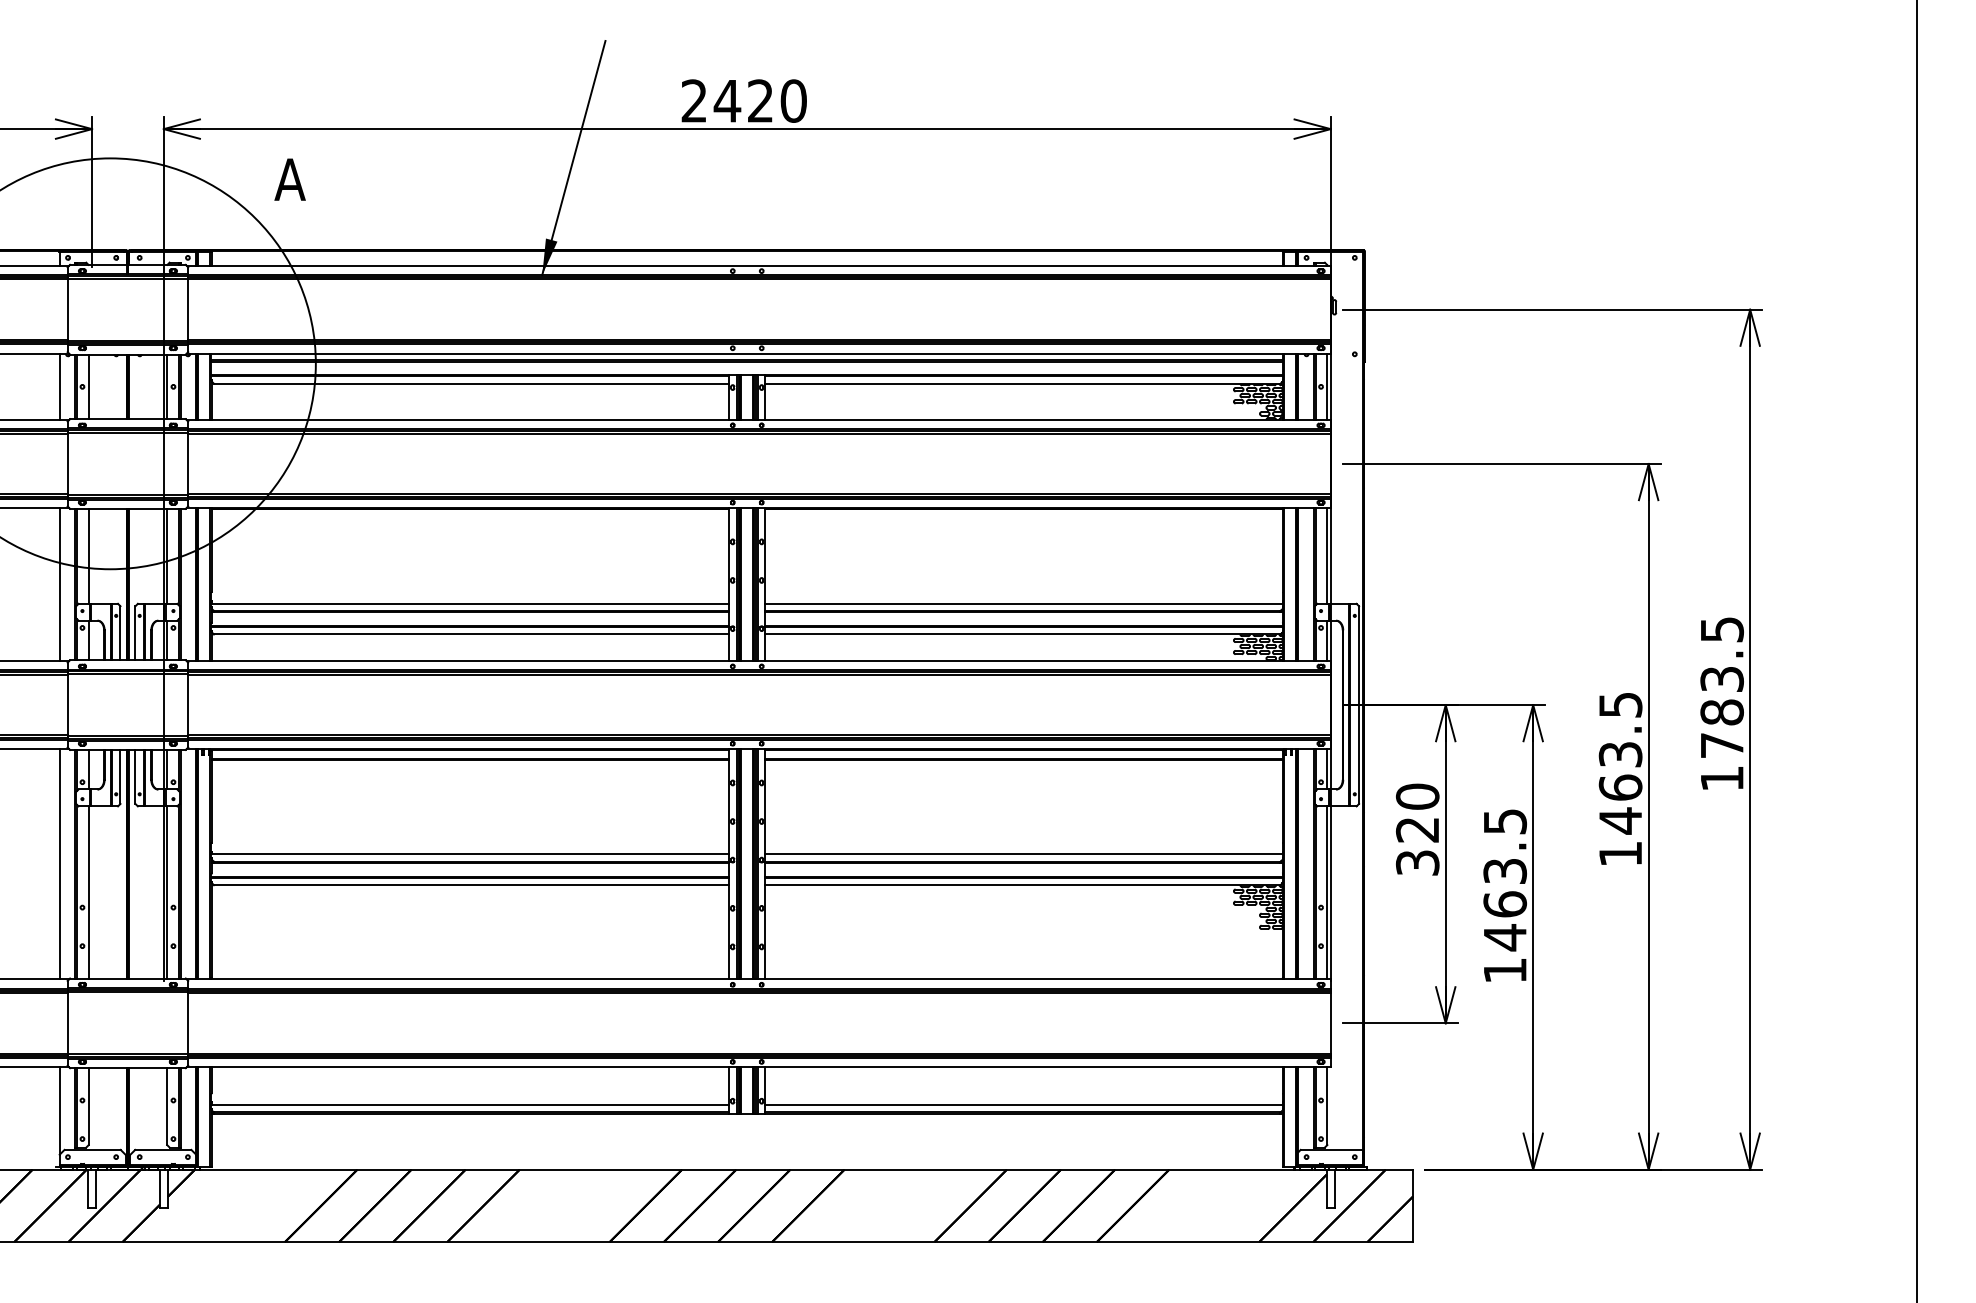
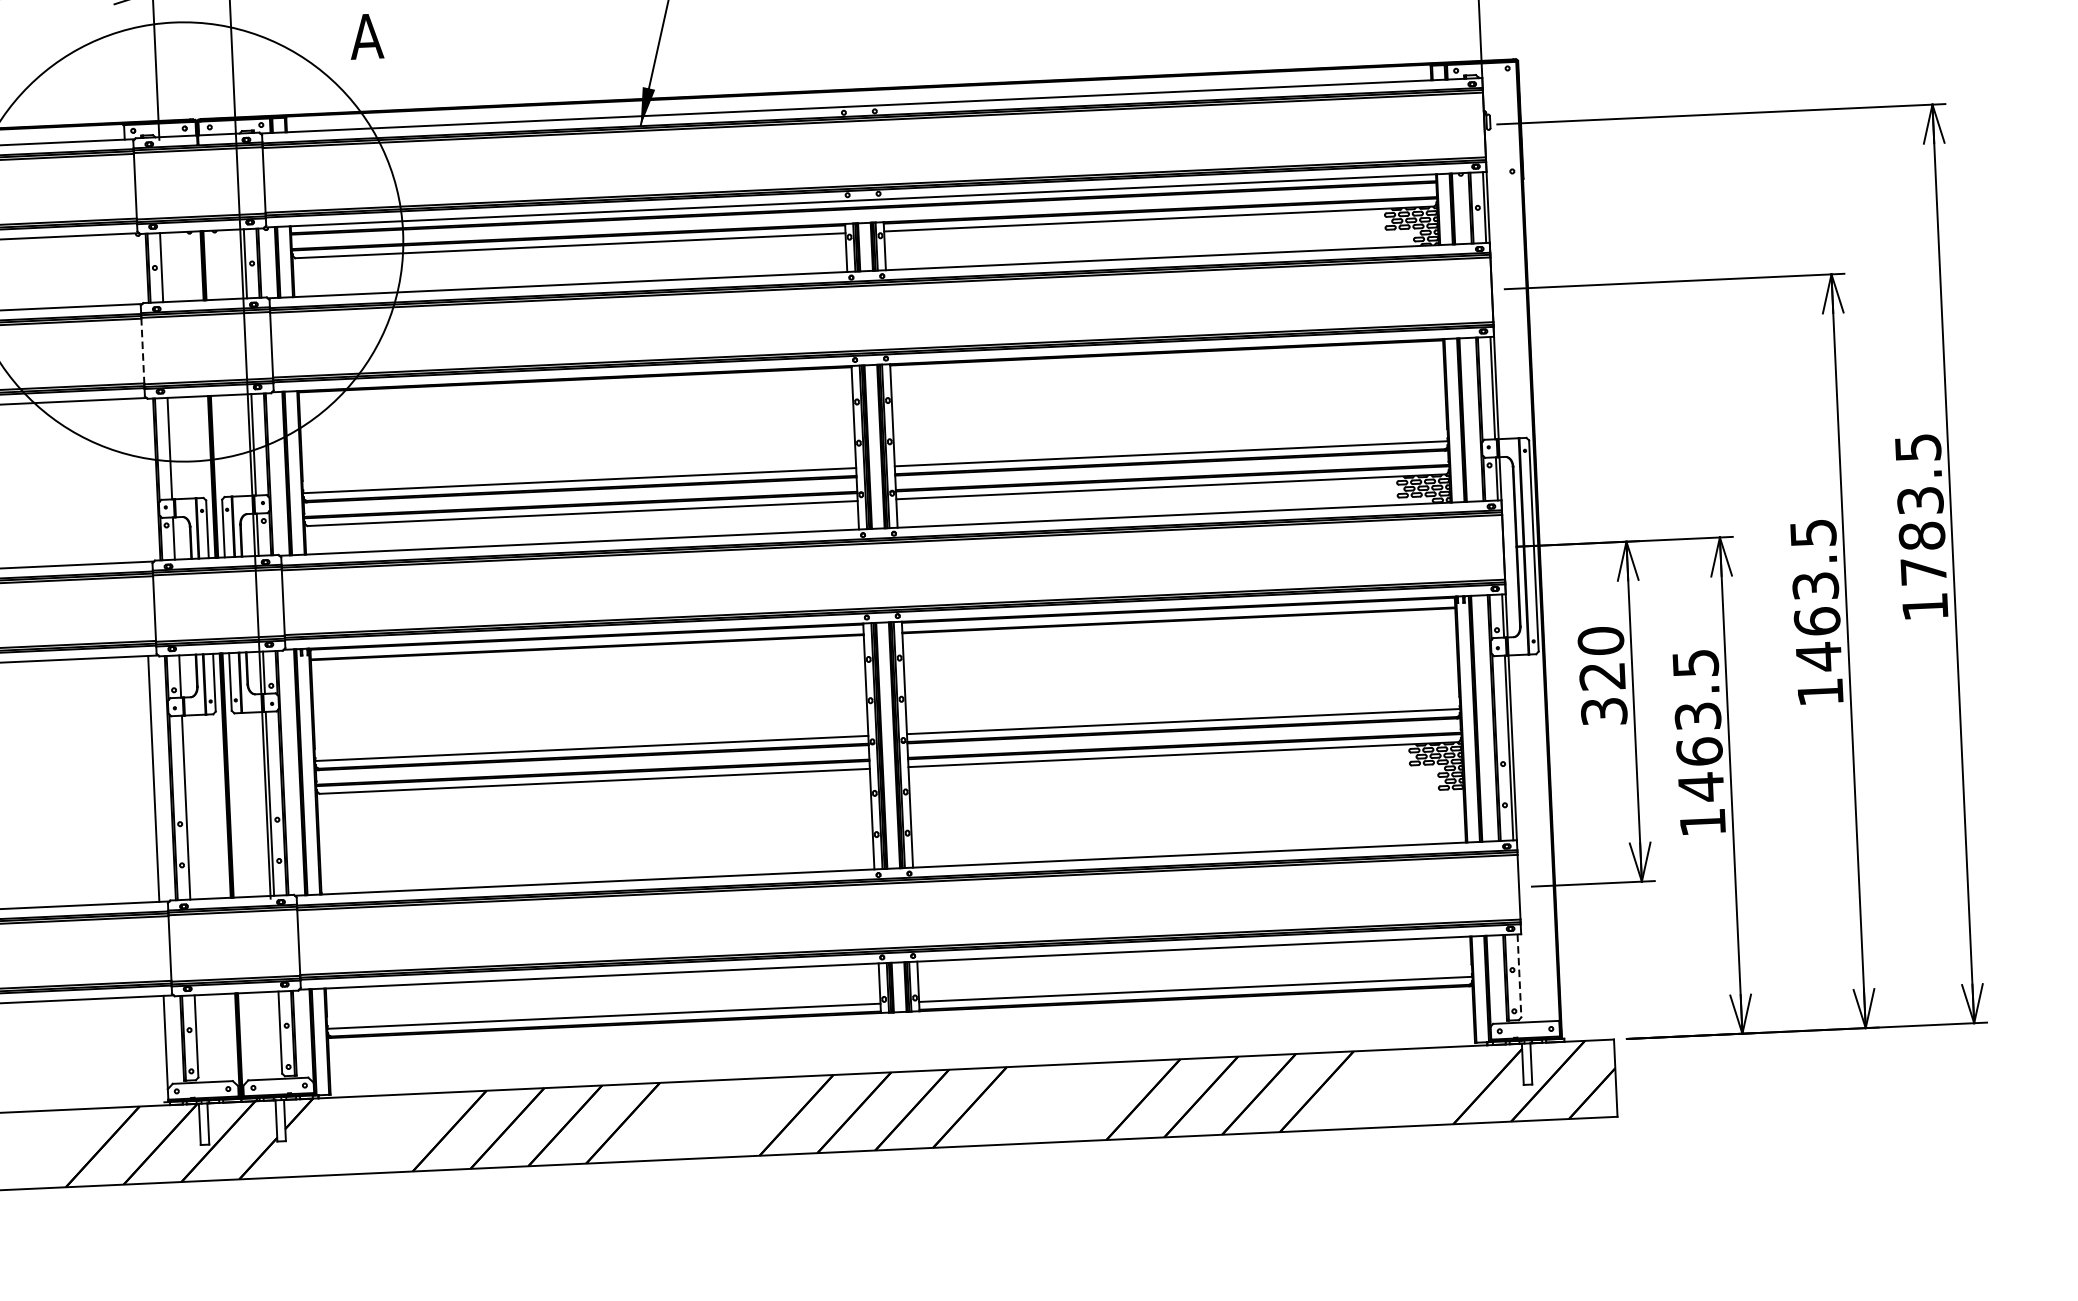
line: (59, 386) -> (130, 268), removed
line: (67, 463) -> (142, 350), solid -> dashed
line: (59, 584) -> (139, 480), removed
line: (1327, 1106) -> (1519, 976), solid -> dashed

